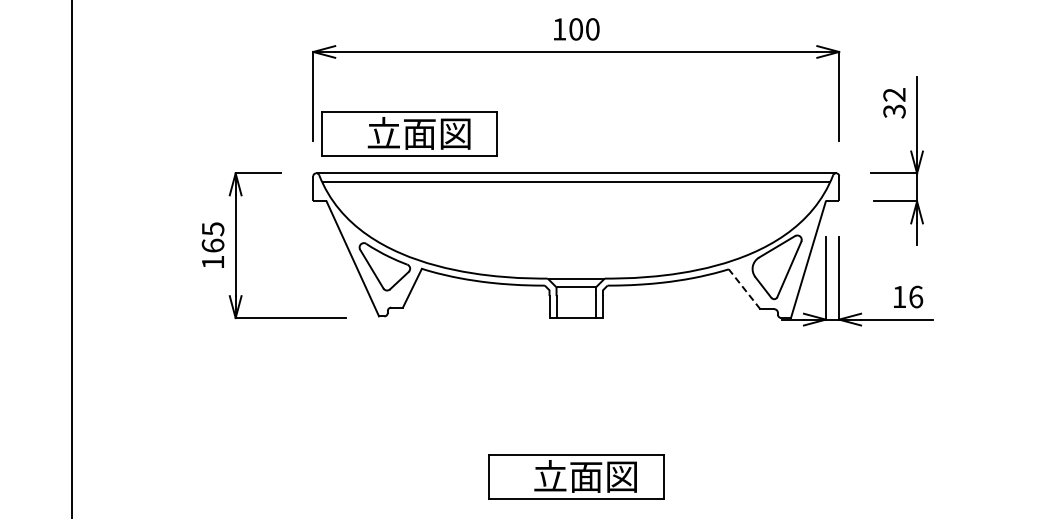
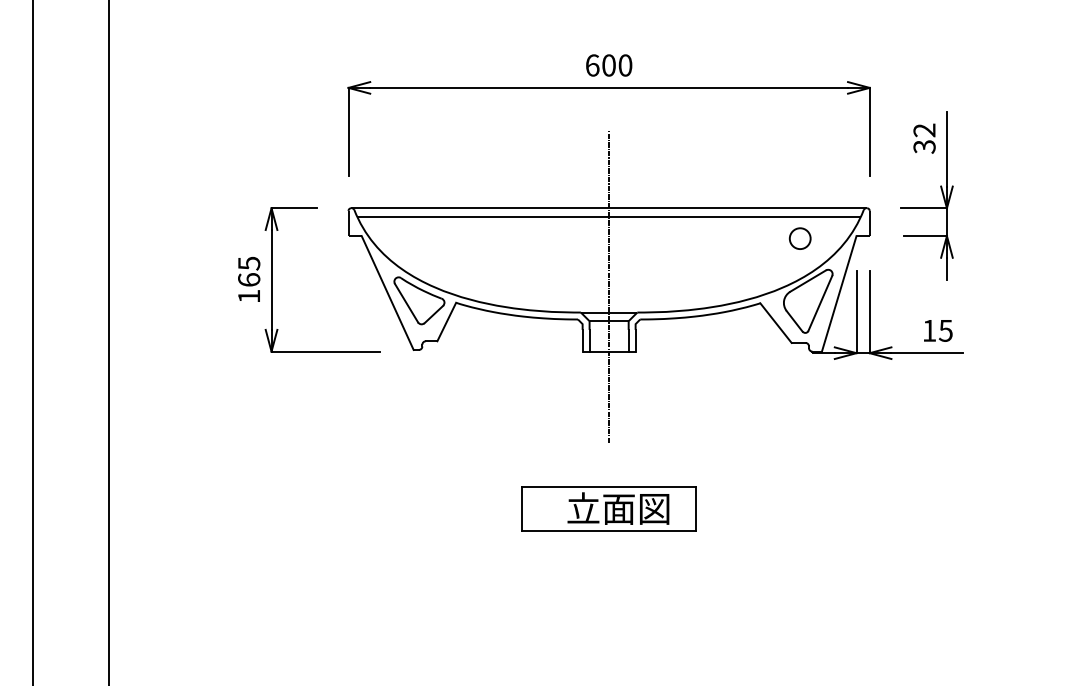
text: (559, 29) -> (592, 65), 100 -> 600
part: (409, 133) -> (443, 168), removed
circle: (768, 203) -> (799, 238), added
line: (576, 252) -> (609, 286), added
line: (744, 288) -> (775, 322), dashed -> solid
text: (915, 296) -> (945, 330), 16 -> 15

